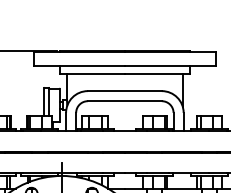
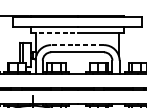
line: (92, 74) -> (54, 33), solid -> dashed
line: (124, 91) -> (77, 45), solid -> dashed

